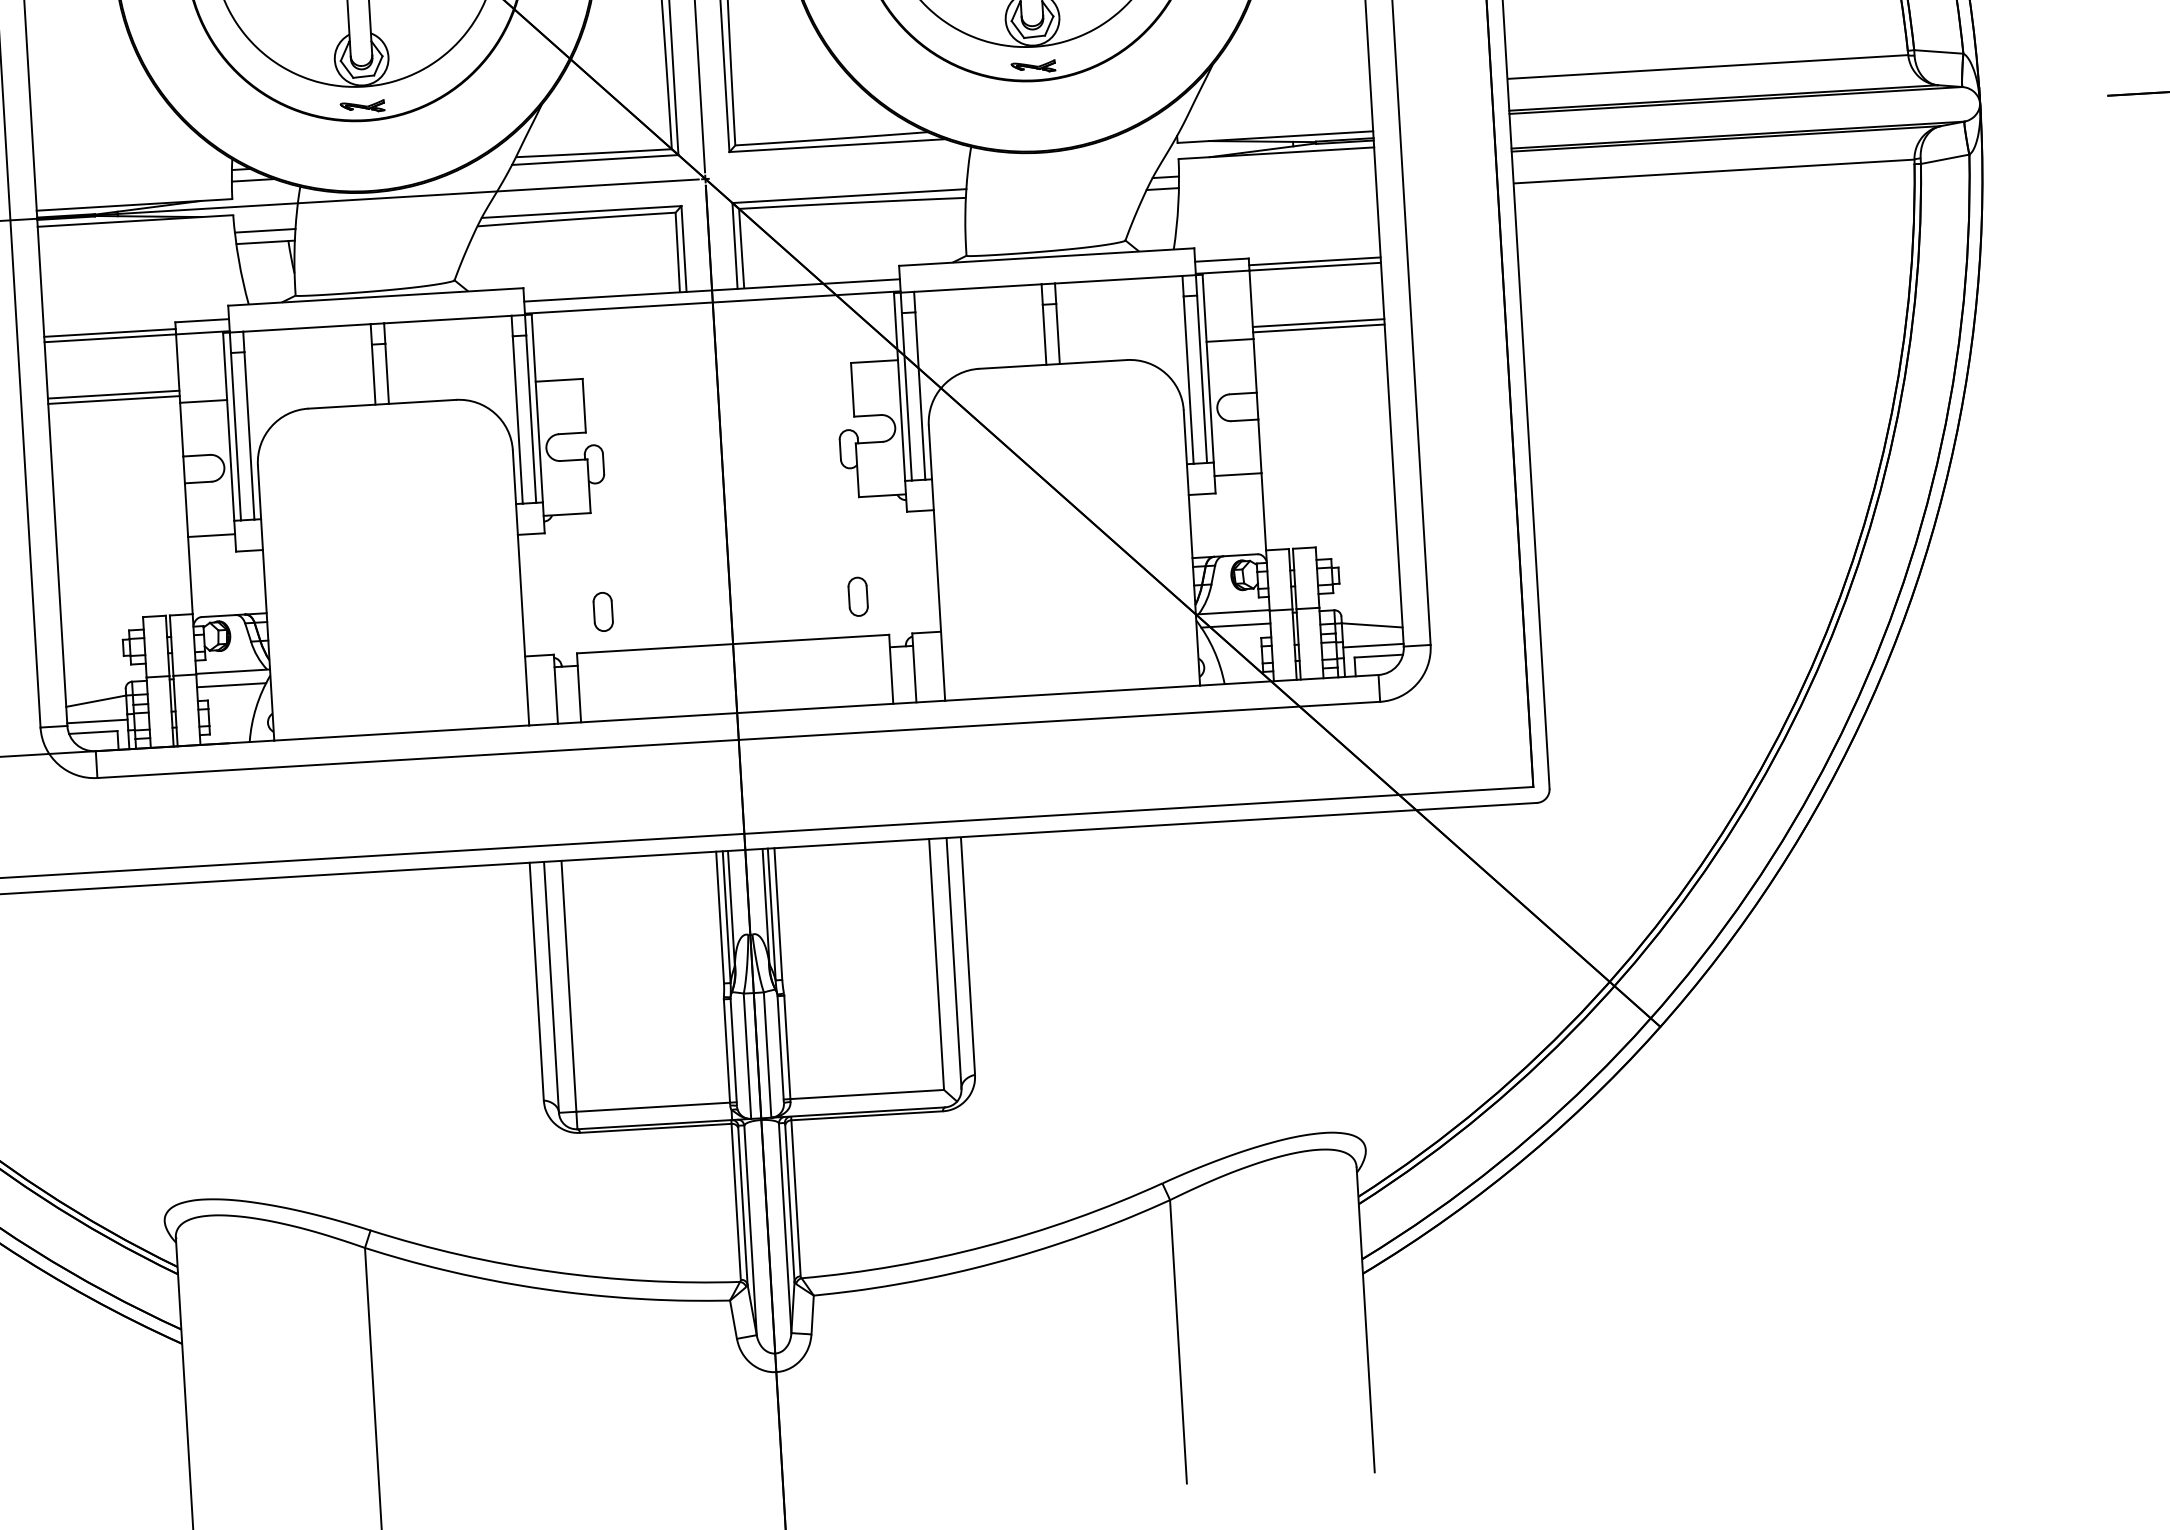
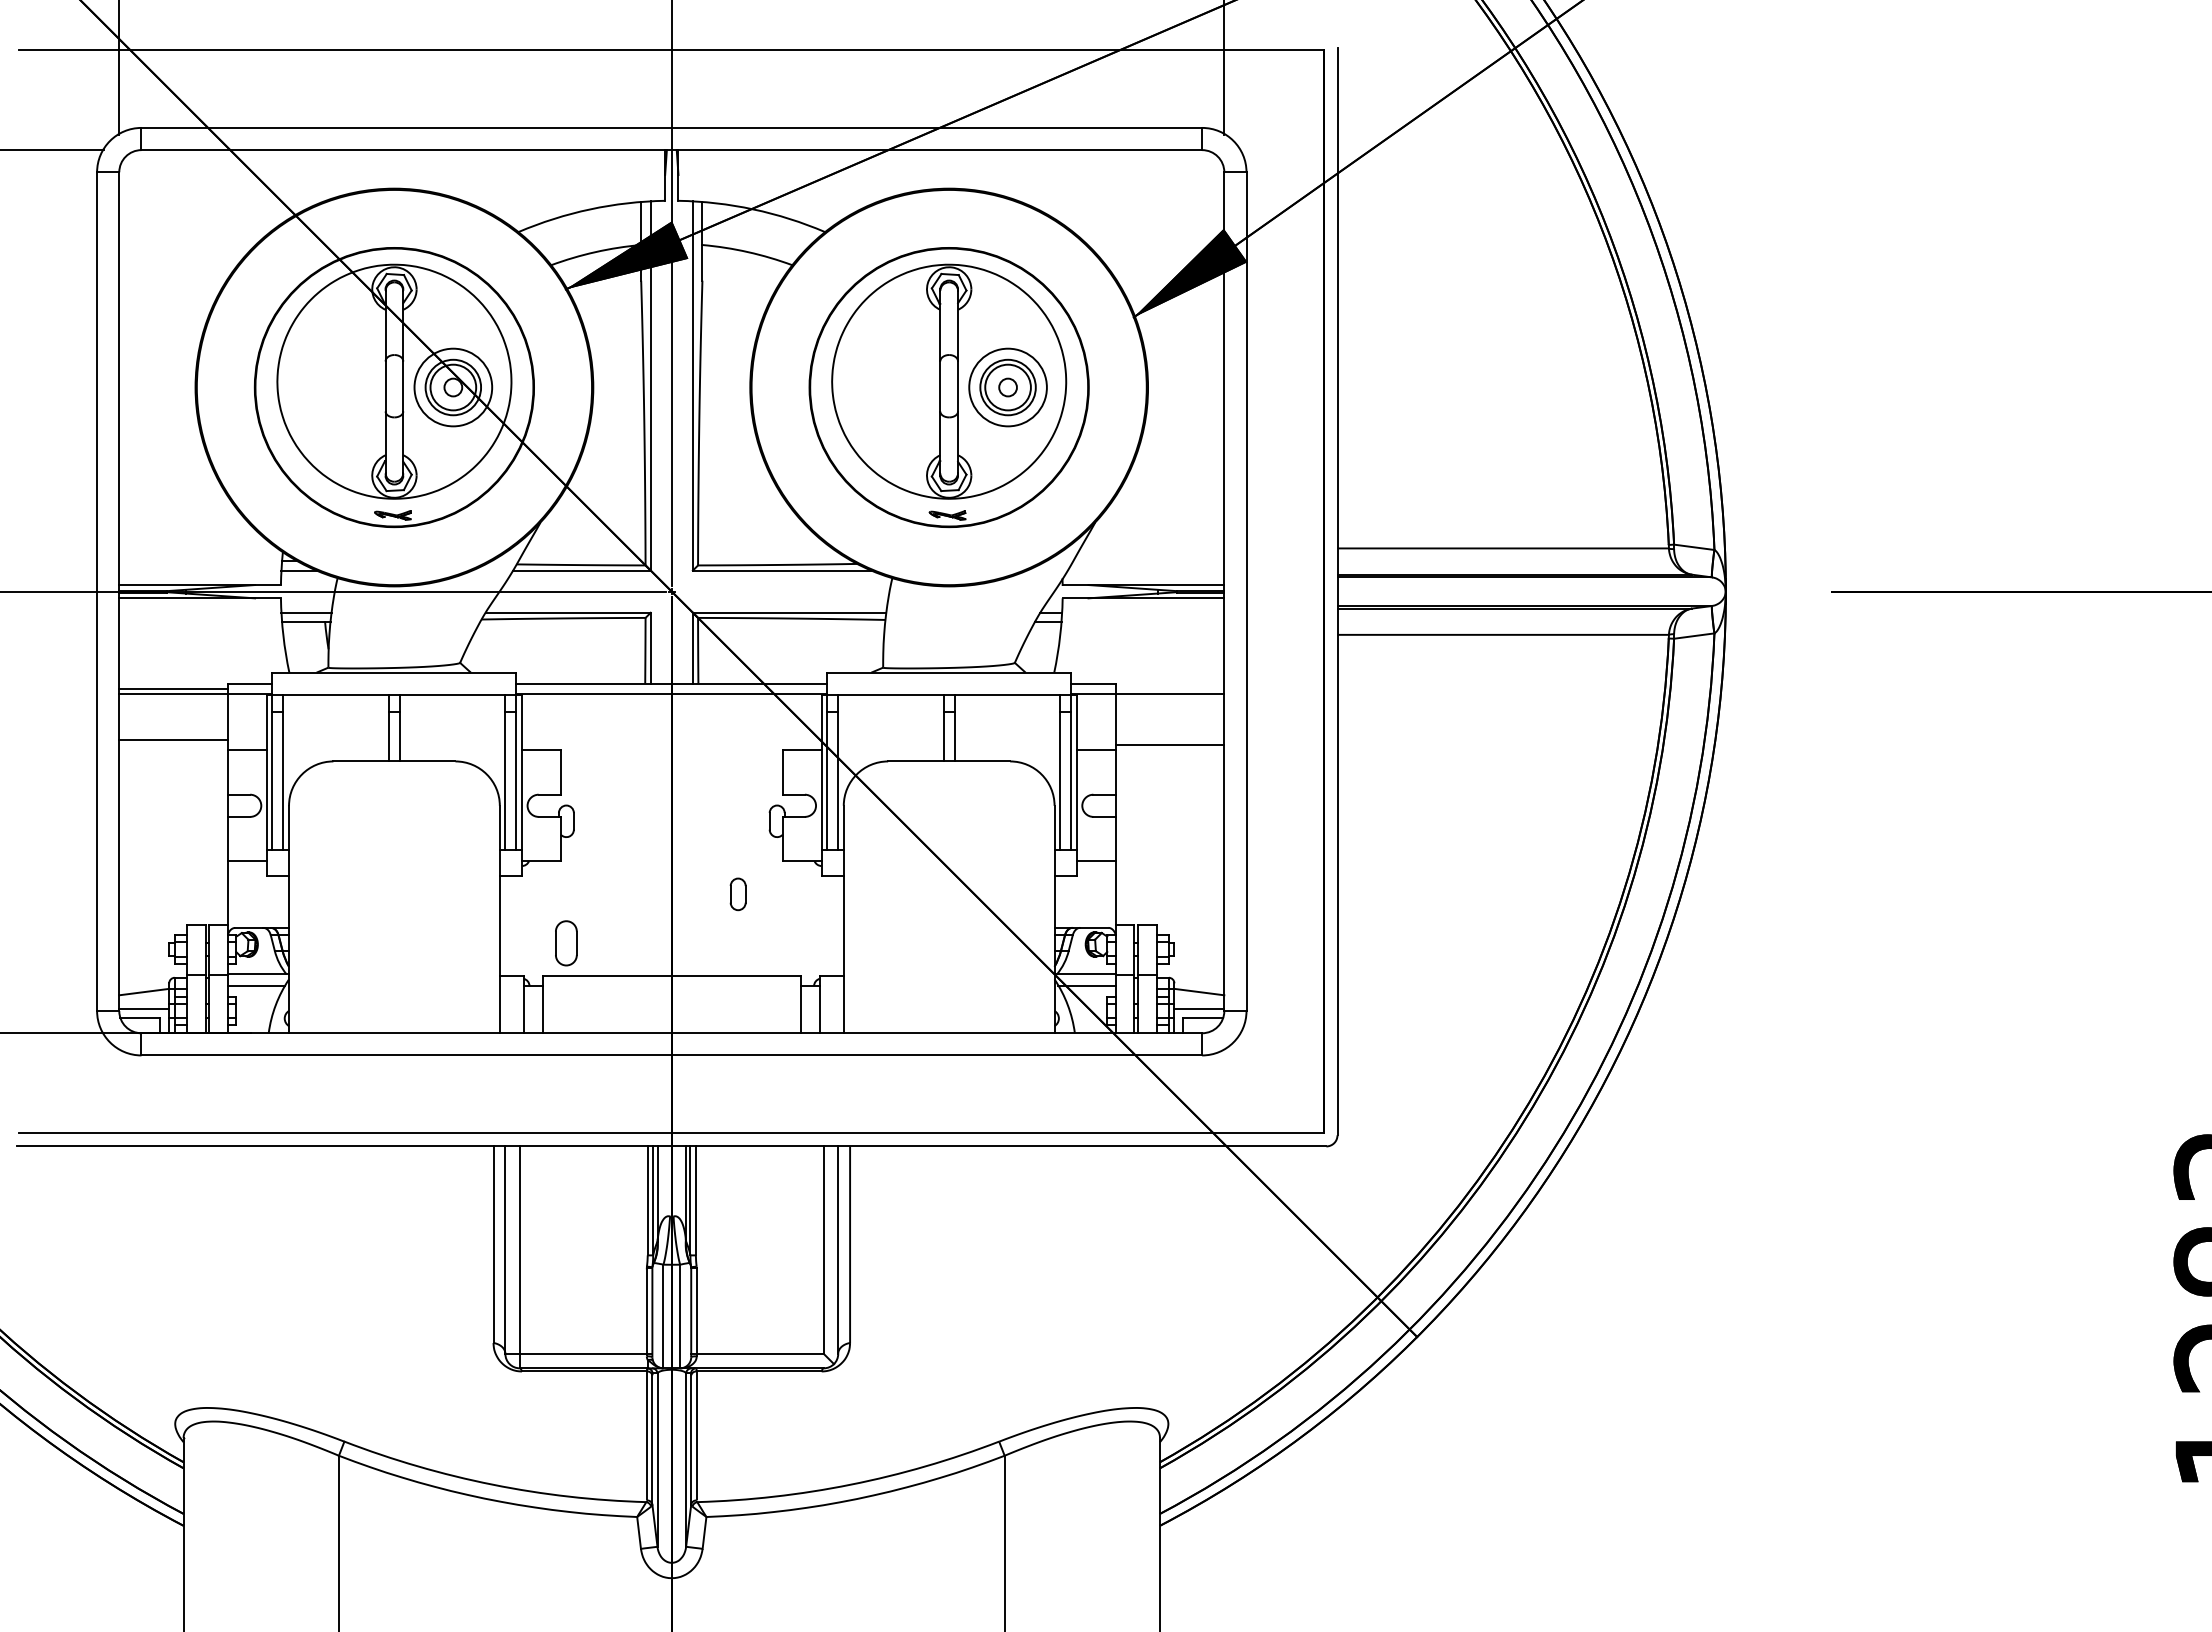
line: (1314, 261) -> (1169, 689), removed
line: (1318, 323) -> (1169, 740), removed
line: (113, 399) -> (173, 744), removed
part: (857, 597) -> (737, 894), moved
part: (603, 612) -> (566, 943), size x1.4

